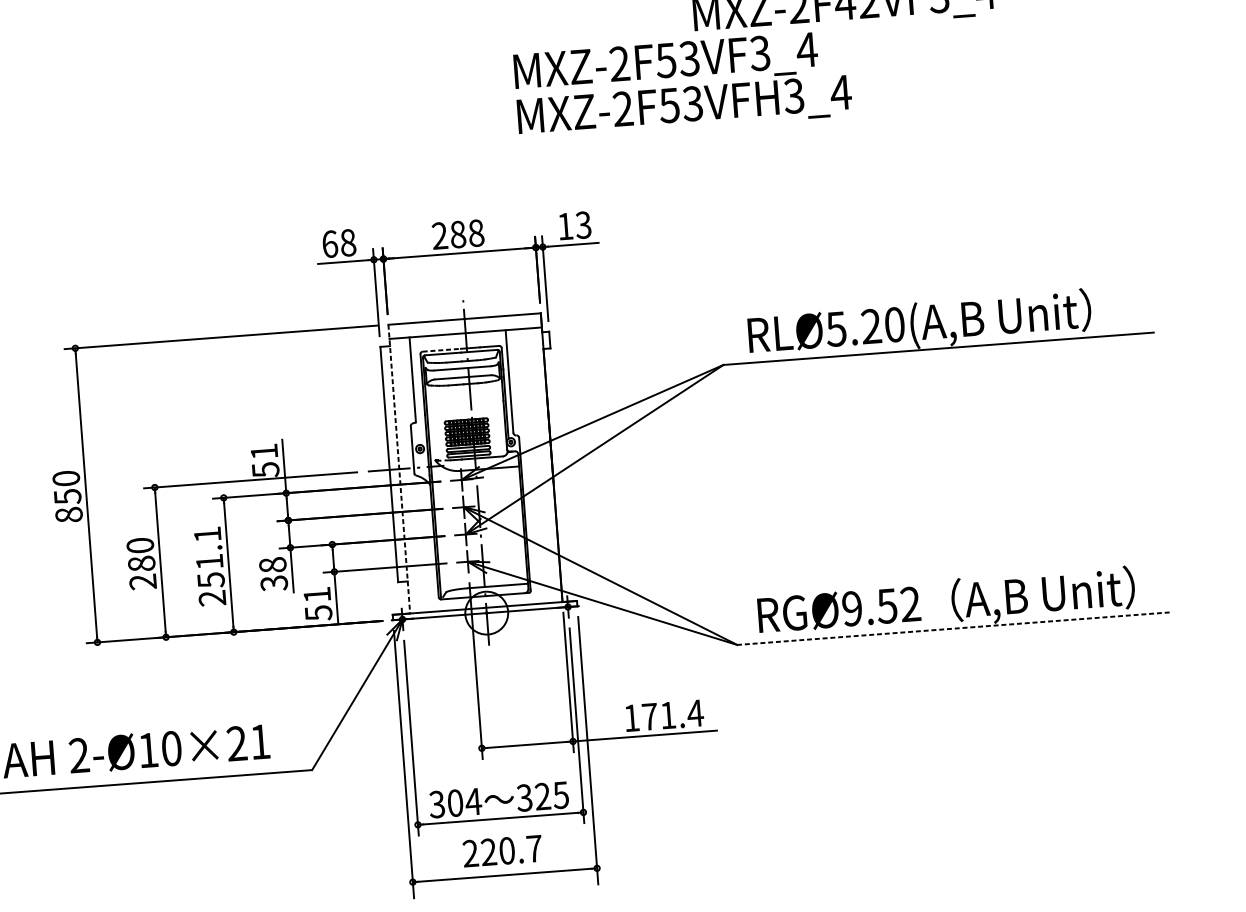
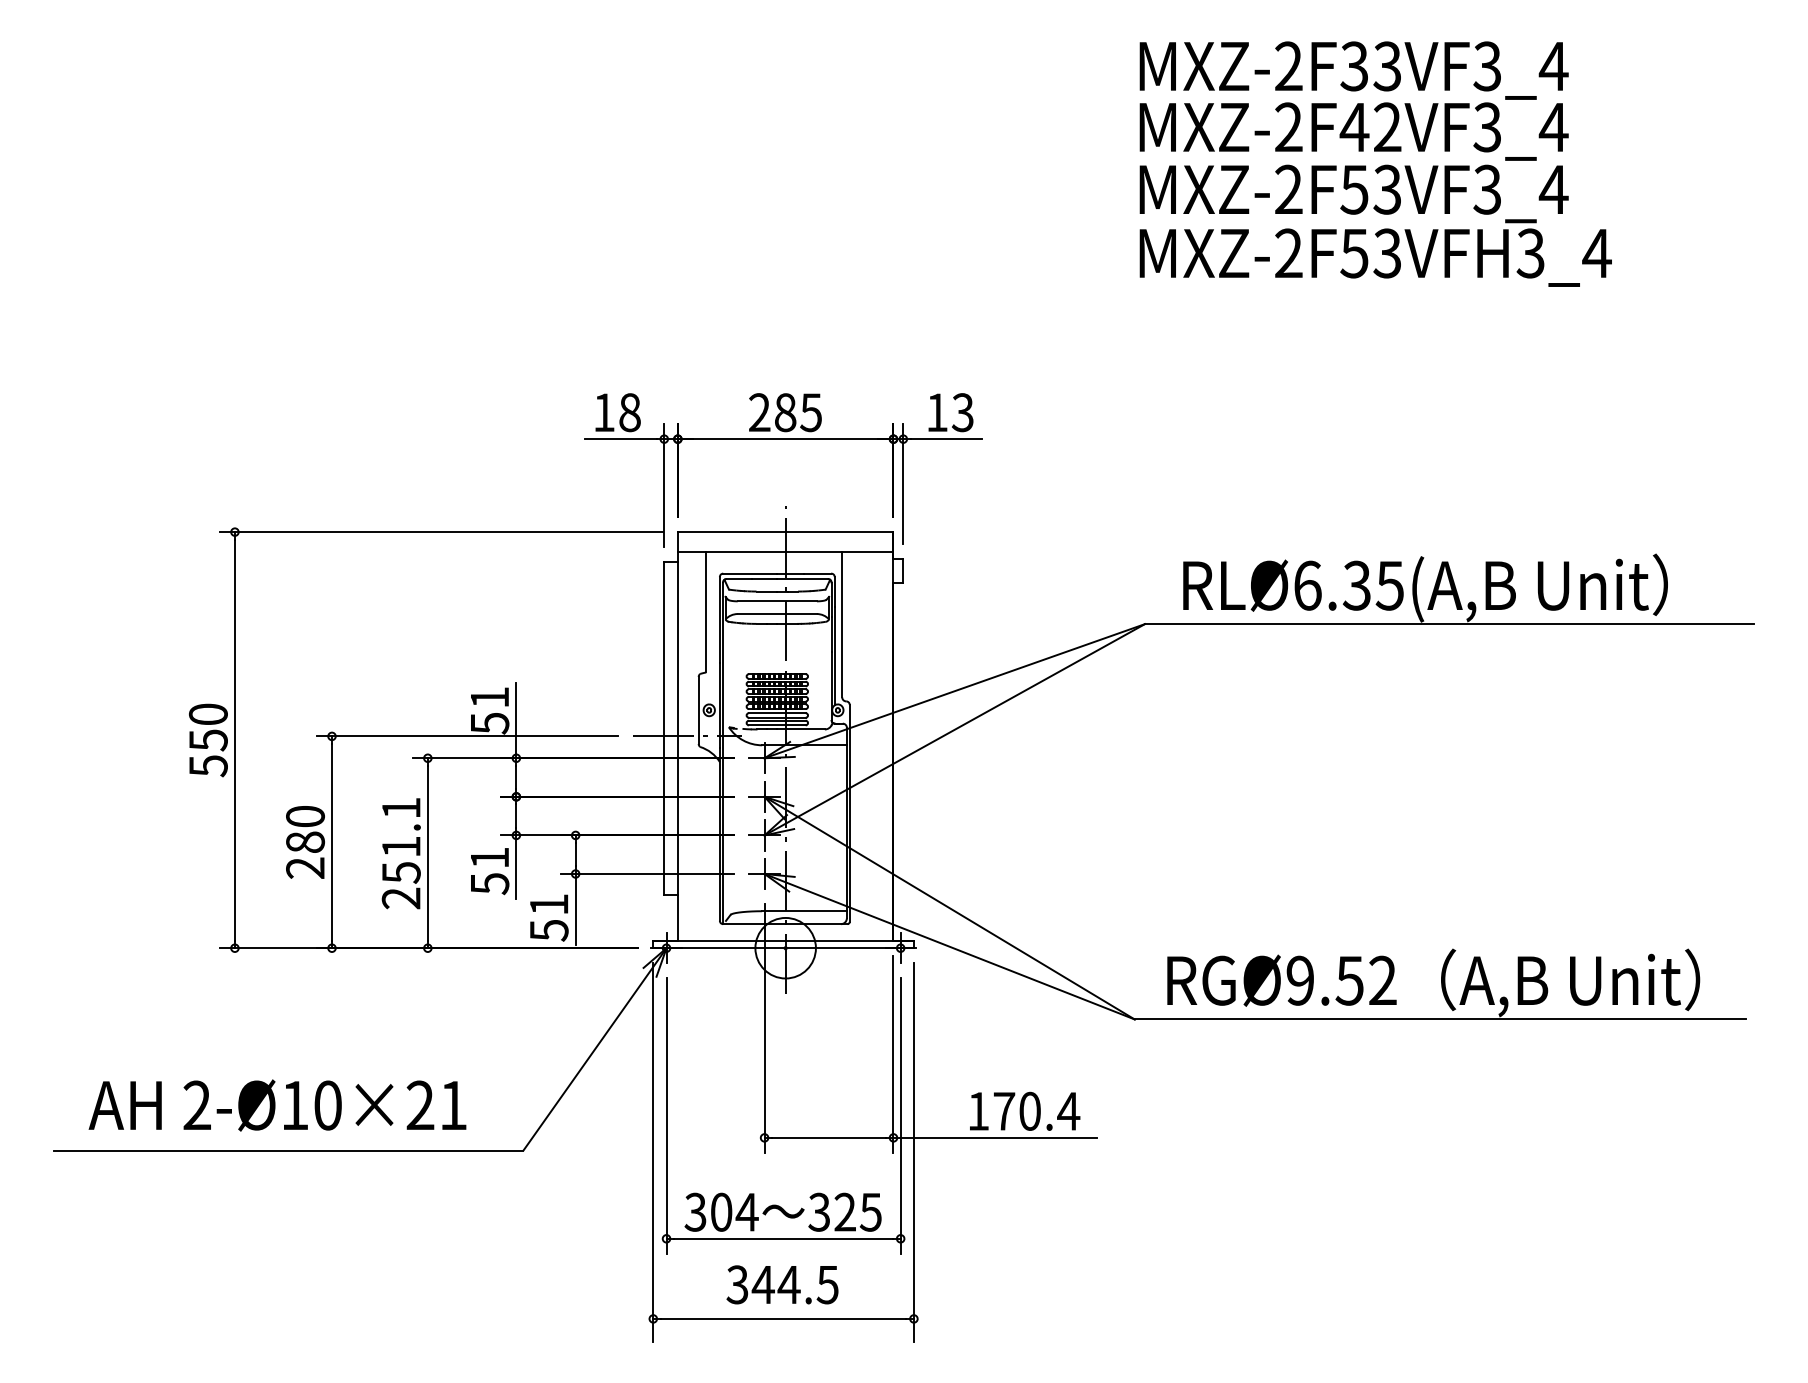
text: (682, 84) -> (1375, 225), moved
text: (476, 233) -> (811, 412), 288 -> 285
text: (330, 244) -> (604, 412), 68 -> 18
text: (865, 326) -> (1348, 585), RLØ5.20(A,B -> RLØ6.35(A,B
line: (441, 350) -> (750, 573), dashed -> solid
line: (399, 469) -> (677, 736), dashed -> solid
text: (69, 515) -> (208, 766), 850 -> 550
text: (273, 573) -> (489, 870), 38 -> 51
line: (953, 628) -> (1440, 1019), dashed -> solid
text: (667, 714) -> (1029, 1110), 171.4 -> 170.4
text: (502, 850) -> (782, 1284), 220.7 -> 344.5

